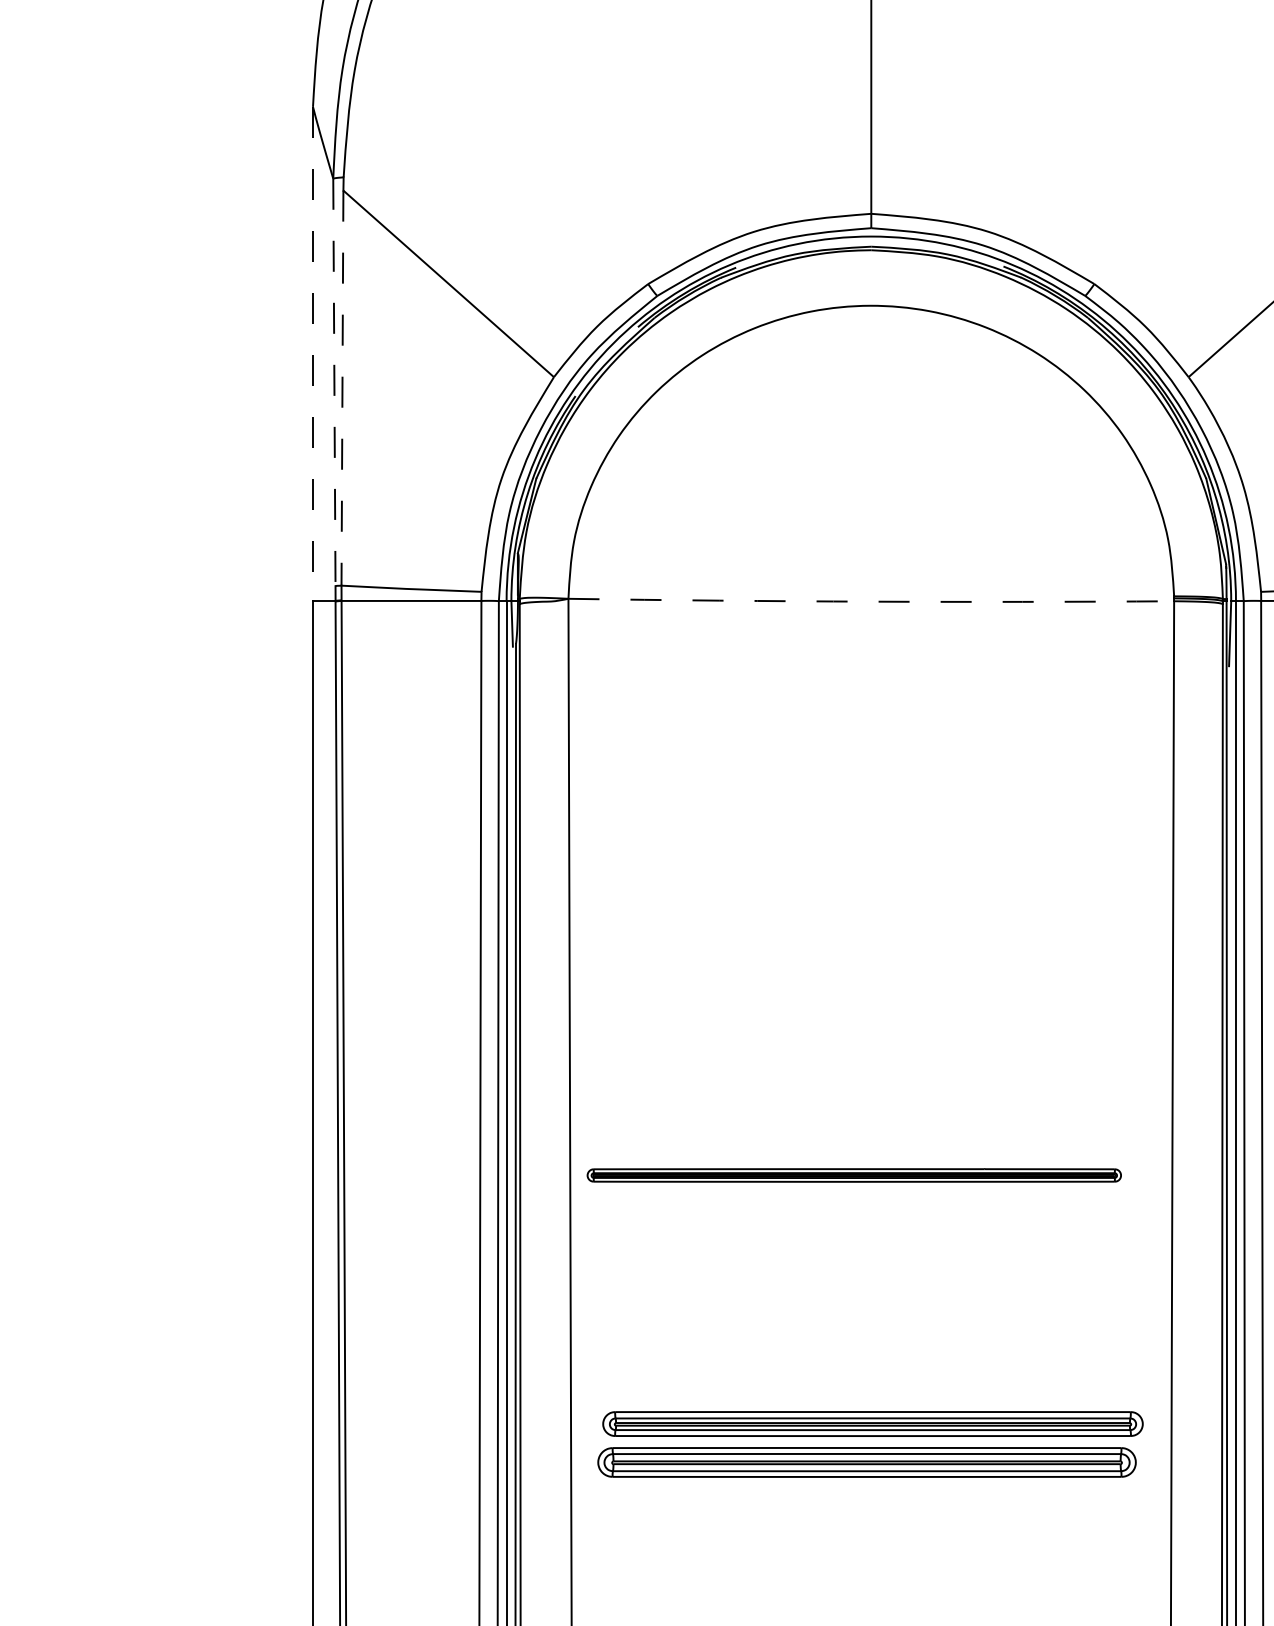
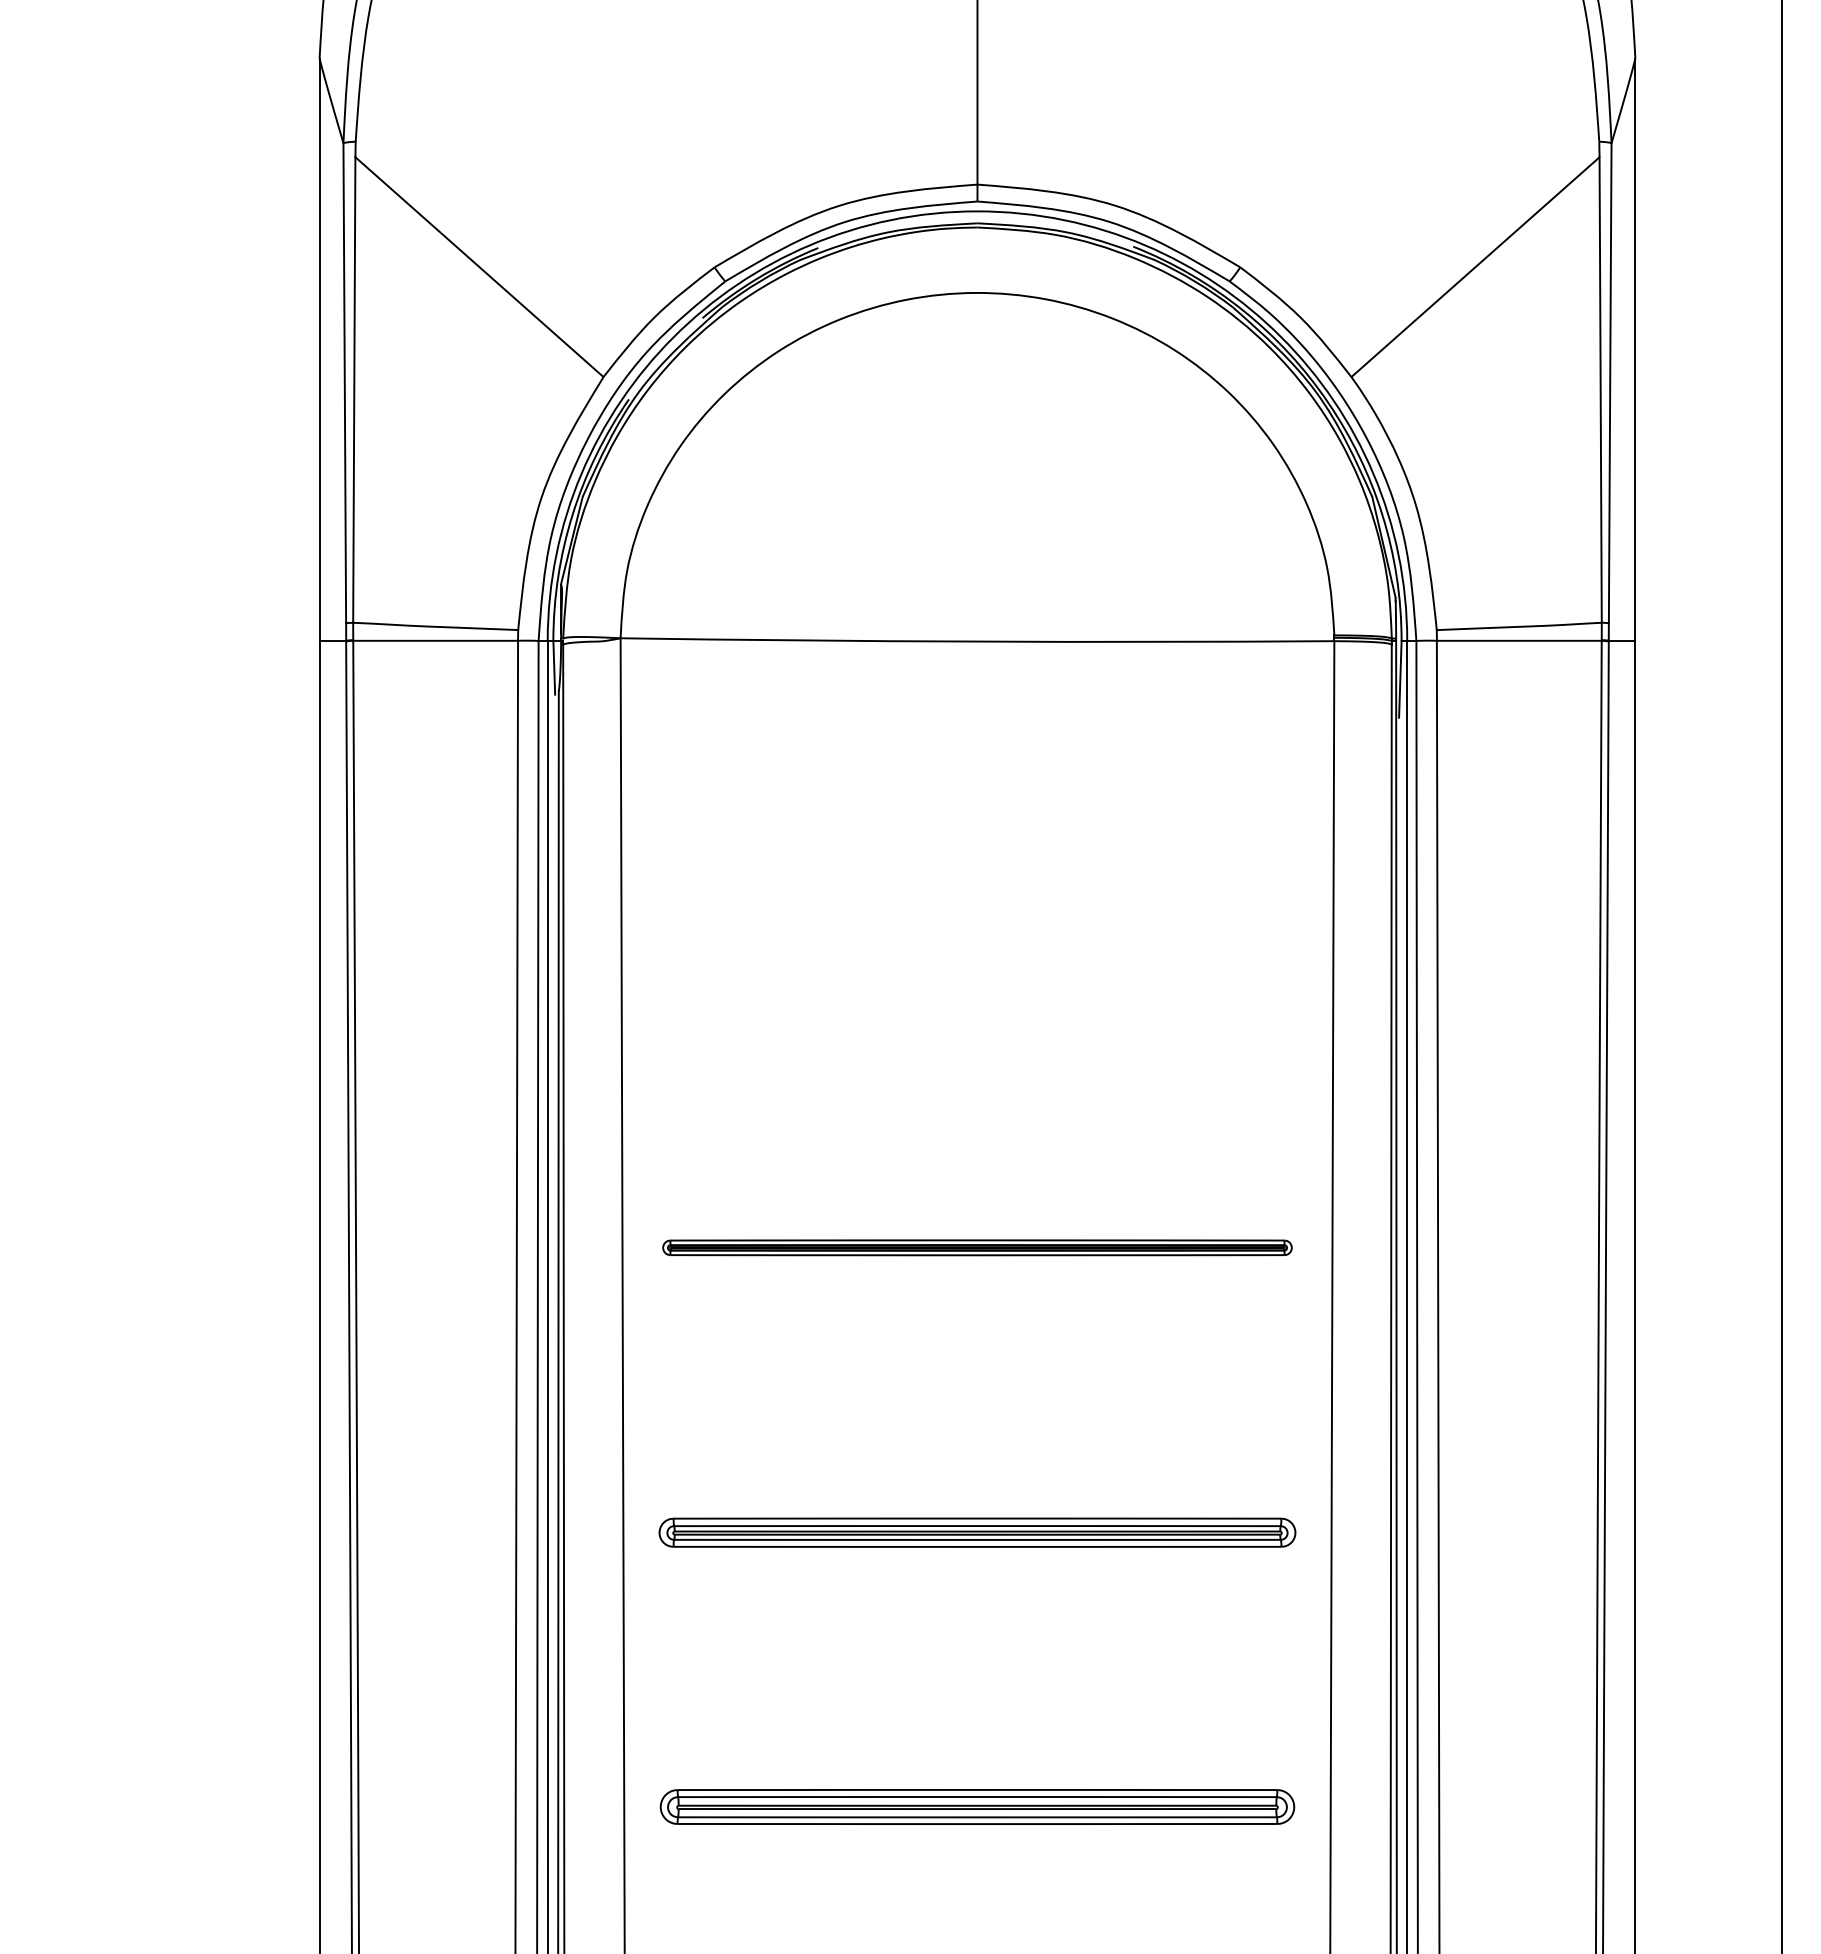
line: (312, 354) -> (319, 350), dashed -> solid
line: (334, 382) -> (344, 383), dashed -> solid
line: (342, 388) -> (354, 390), dashed -> solid
arc: (871, 601) -> (977, 641), dashed -> solid
part: (854, 1175) -> (977, 1247), moved
part: (873, 1423) -> (977, 1532), moved
part: (867, 1462) -> (977, 1806), moved

